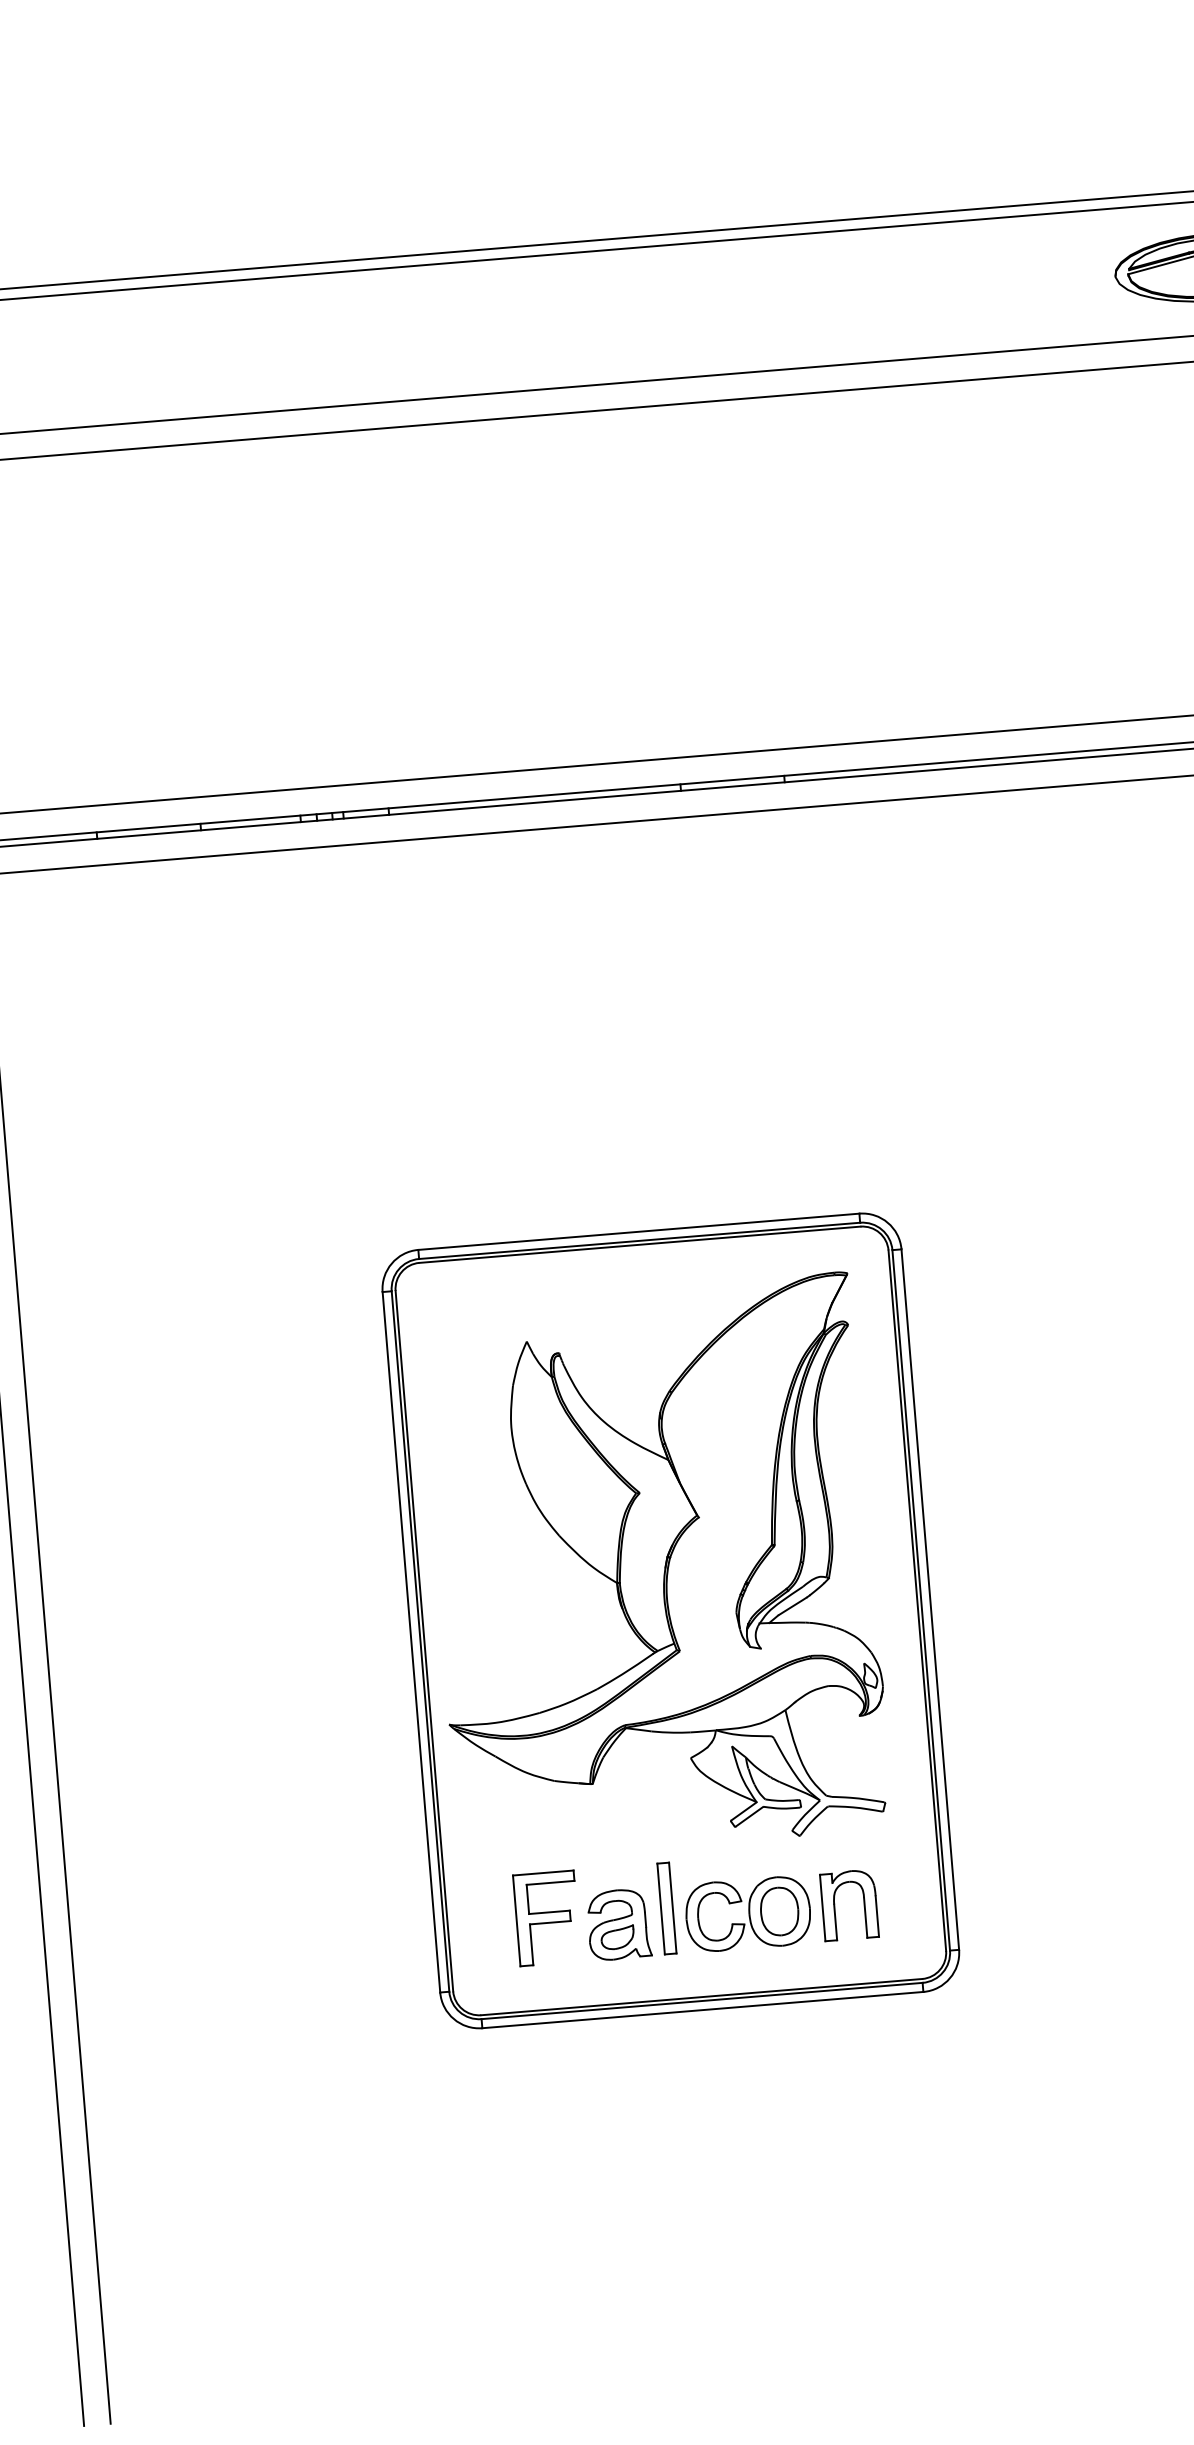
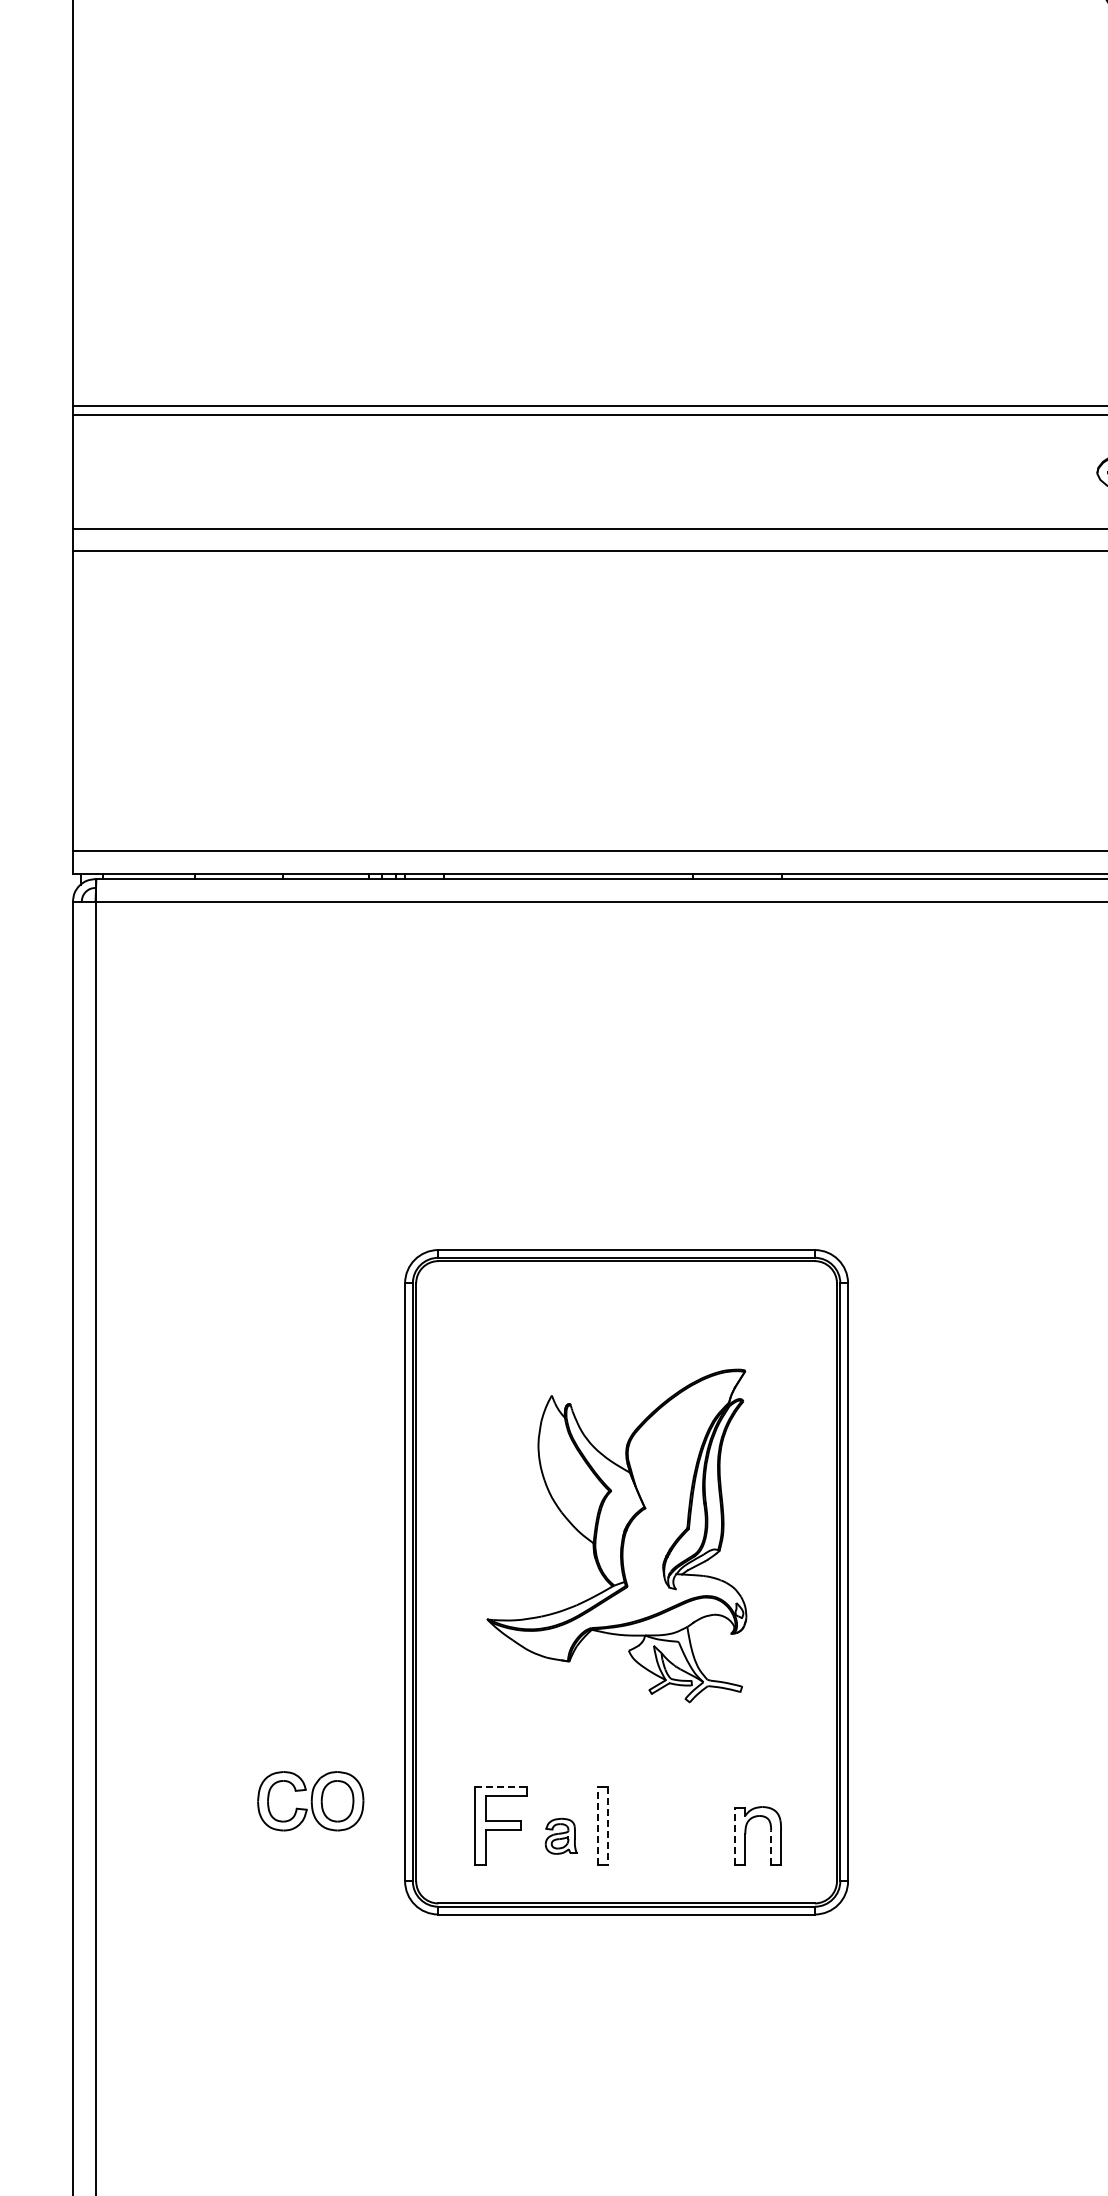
part: (654, 1567) -> (616, 1535), size x0.7
line: (542, 1873) -> (500, 1787), solid -> dashed
line: (673, 1907) -> (608, 1825), solid -> dashed
line: (822, 1907) -> (735, 1835), solid -> dashed
line: (661, 1908) -> (598, 1825), solid -> dashed
part: (747, 1914) -> (310, 1801), moved
line: (866, 1917) -> (771, 1847), solid -> dashed
part: (617, 1925) -> (560, 1836), size x0.6

